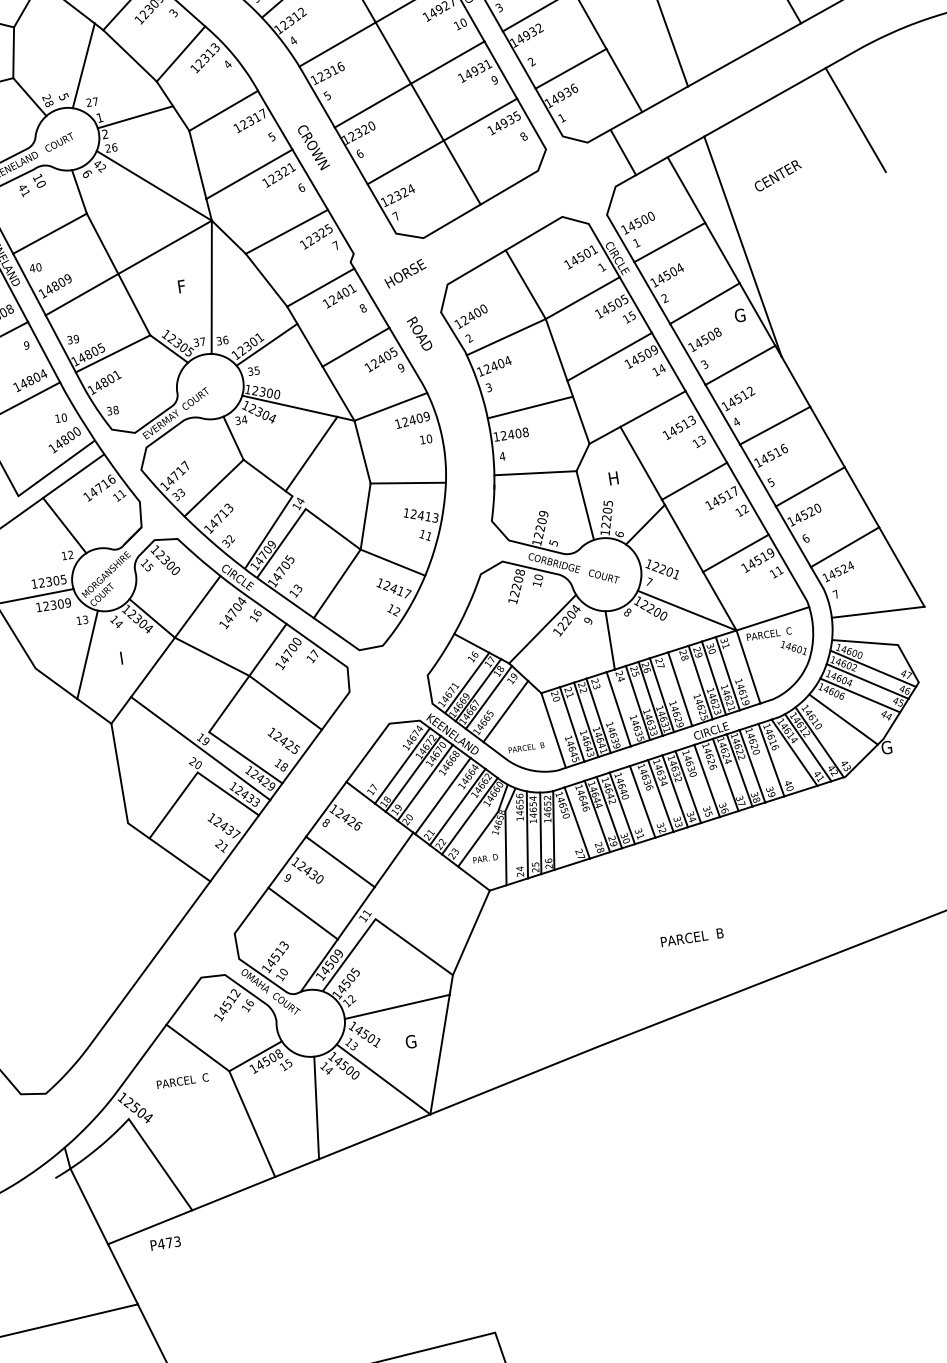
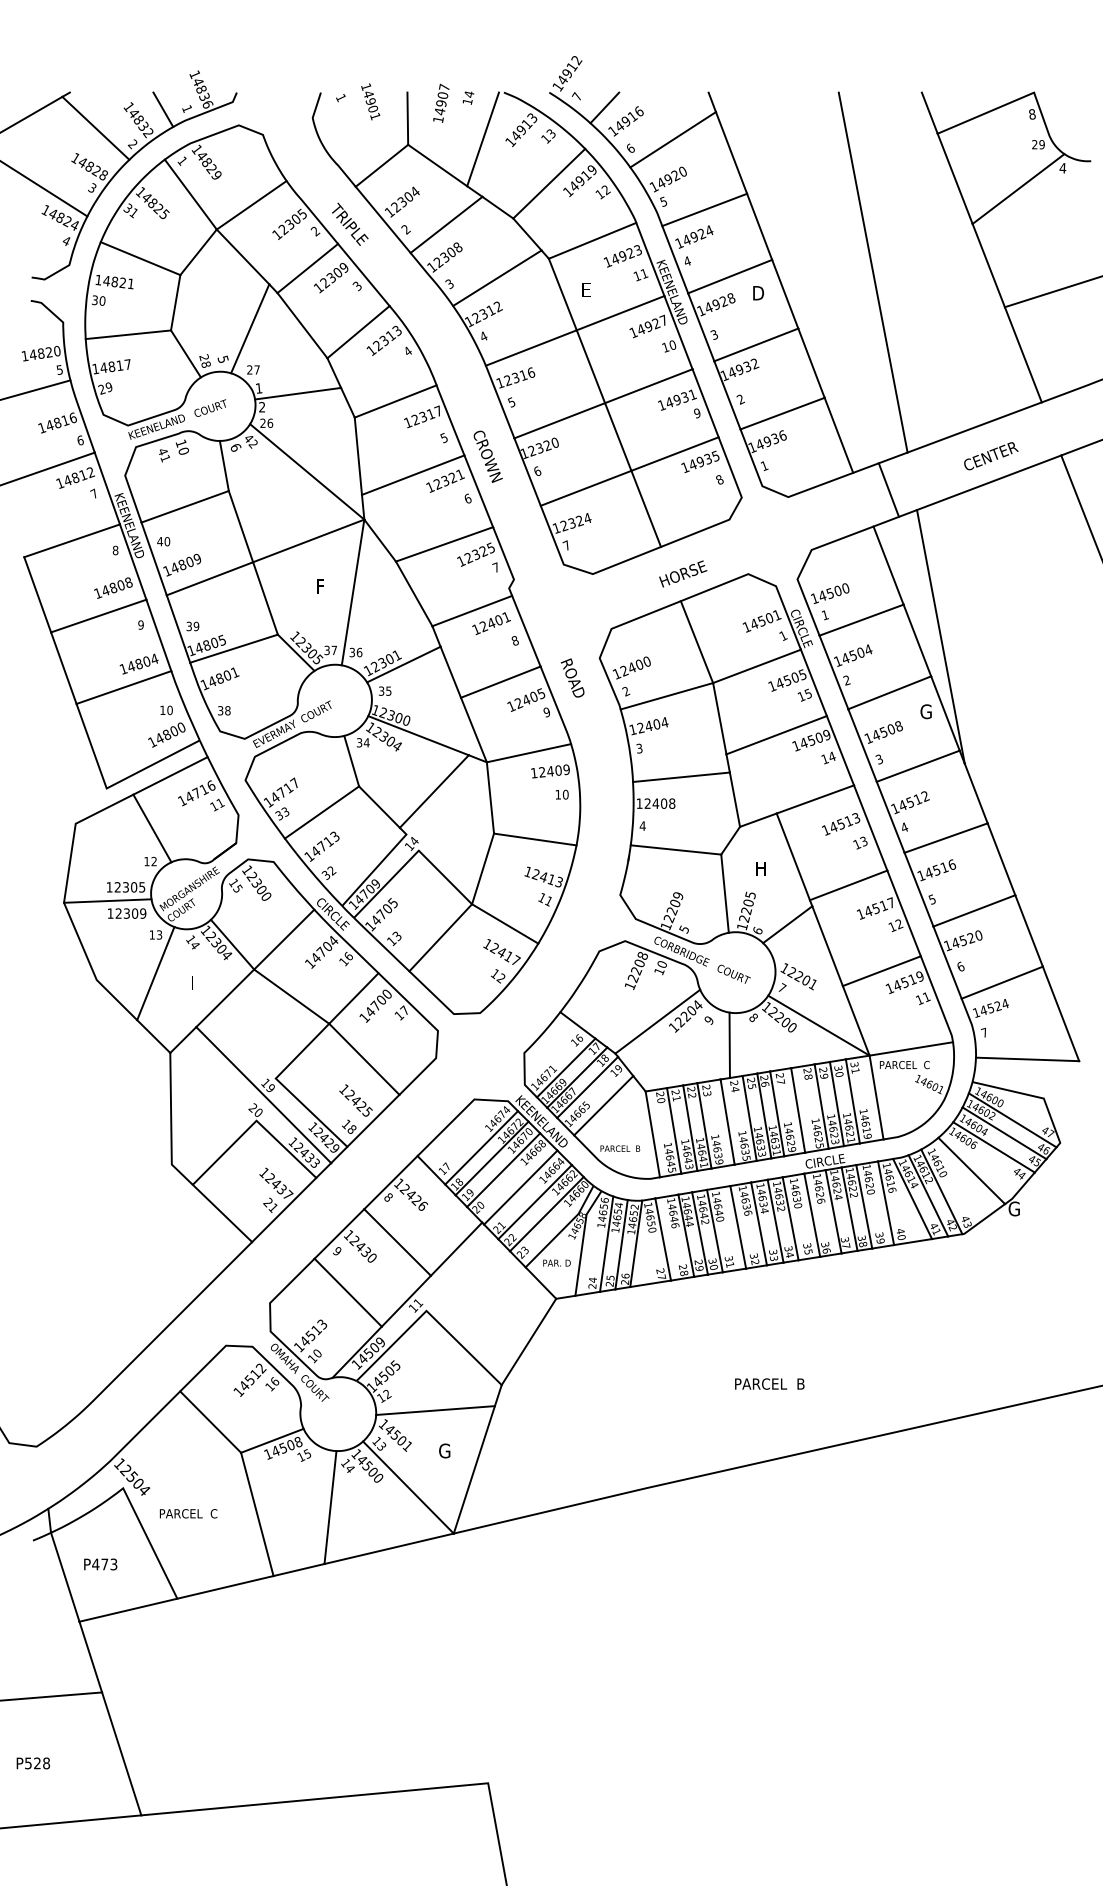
line: (623, 152) -> (888, 489), moved
text: (778, 175) -> (991, 456), moved
text: (405, 273) -> (683, 573), moved
text: (182, 1080) -> (188, 1513), moved
text: (165, 1243) -> (100, 1564), moved

